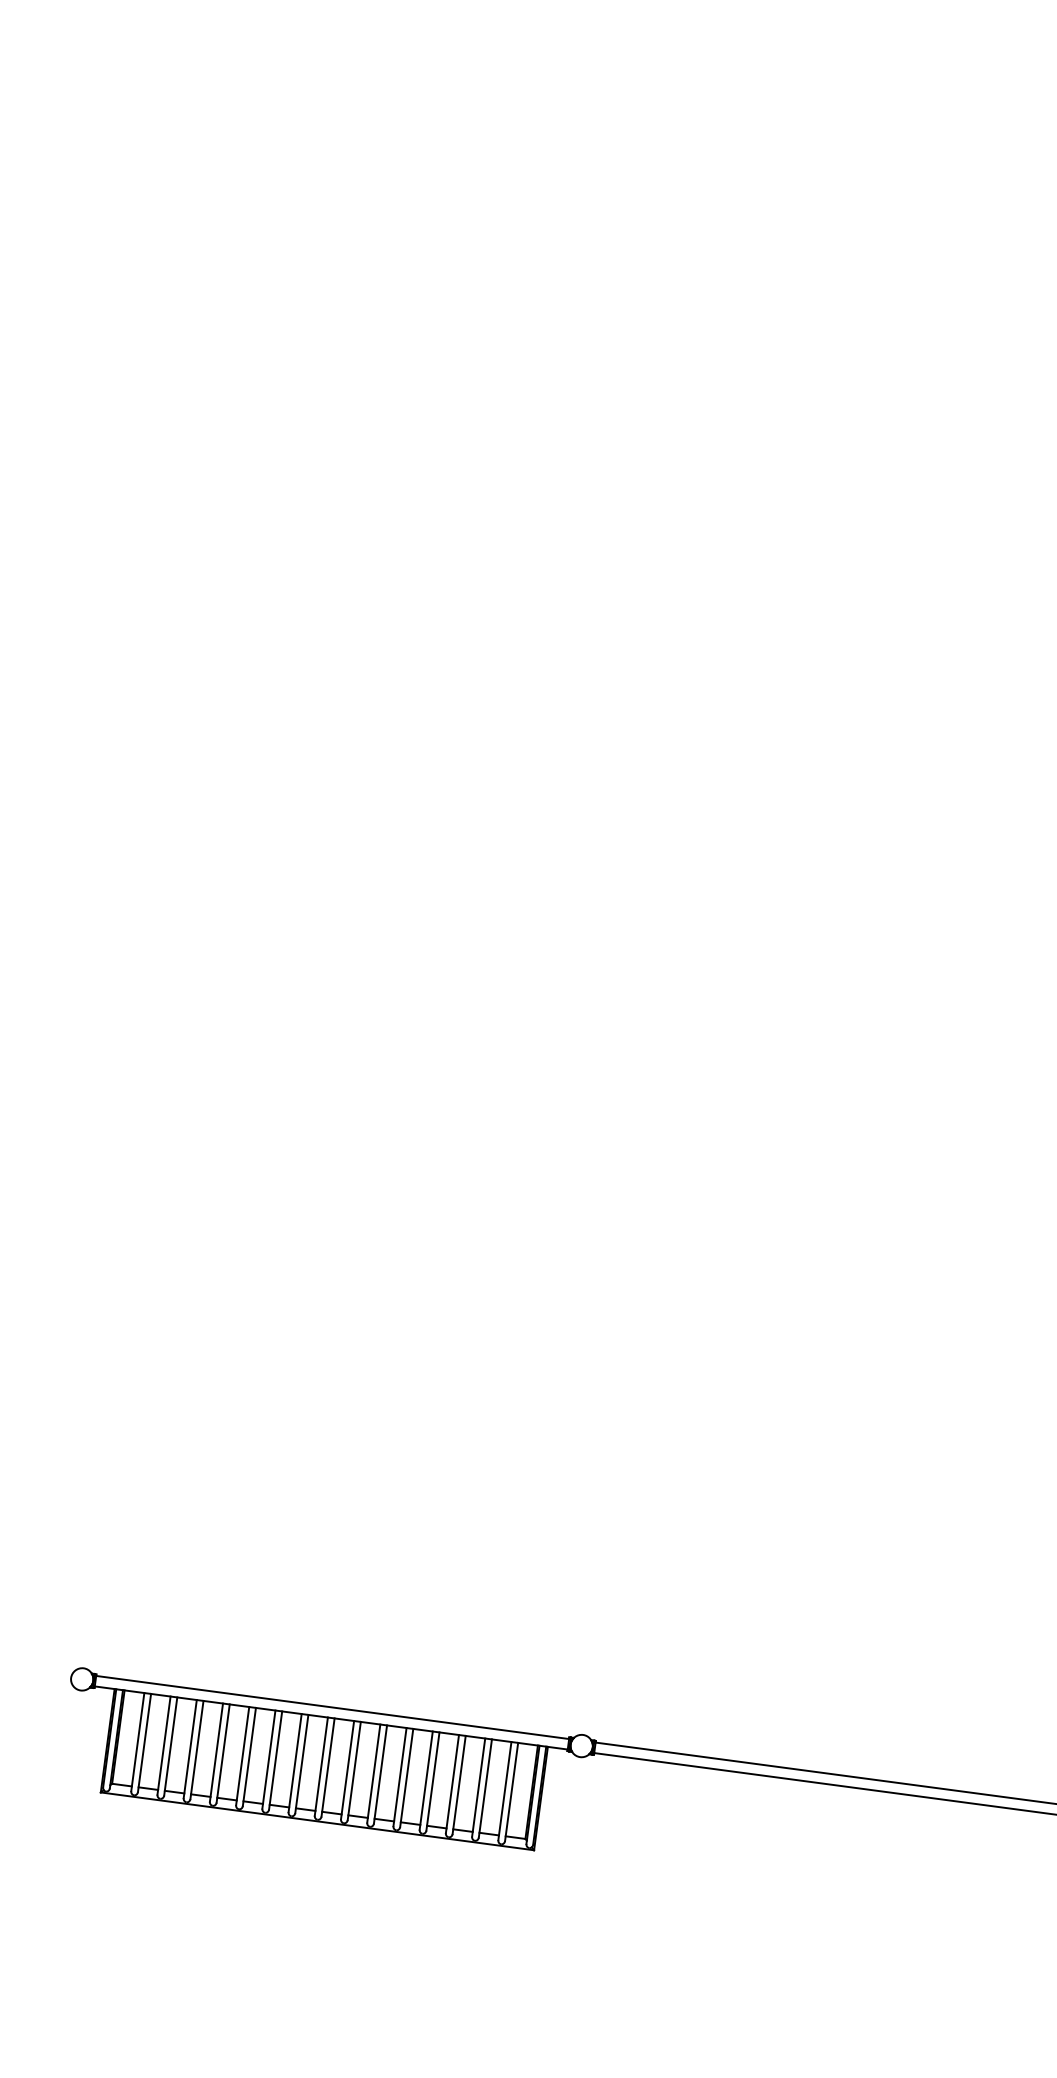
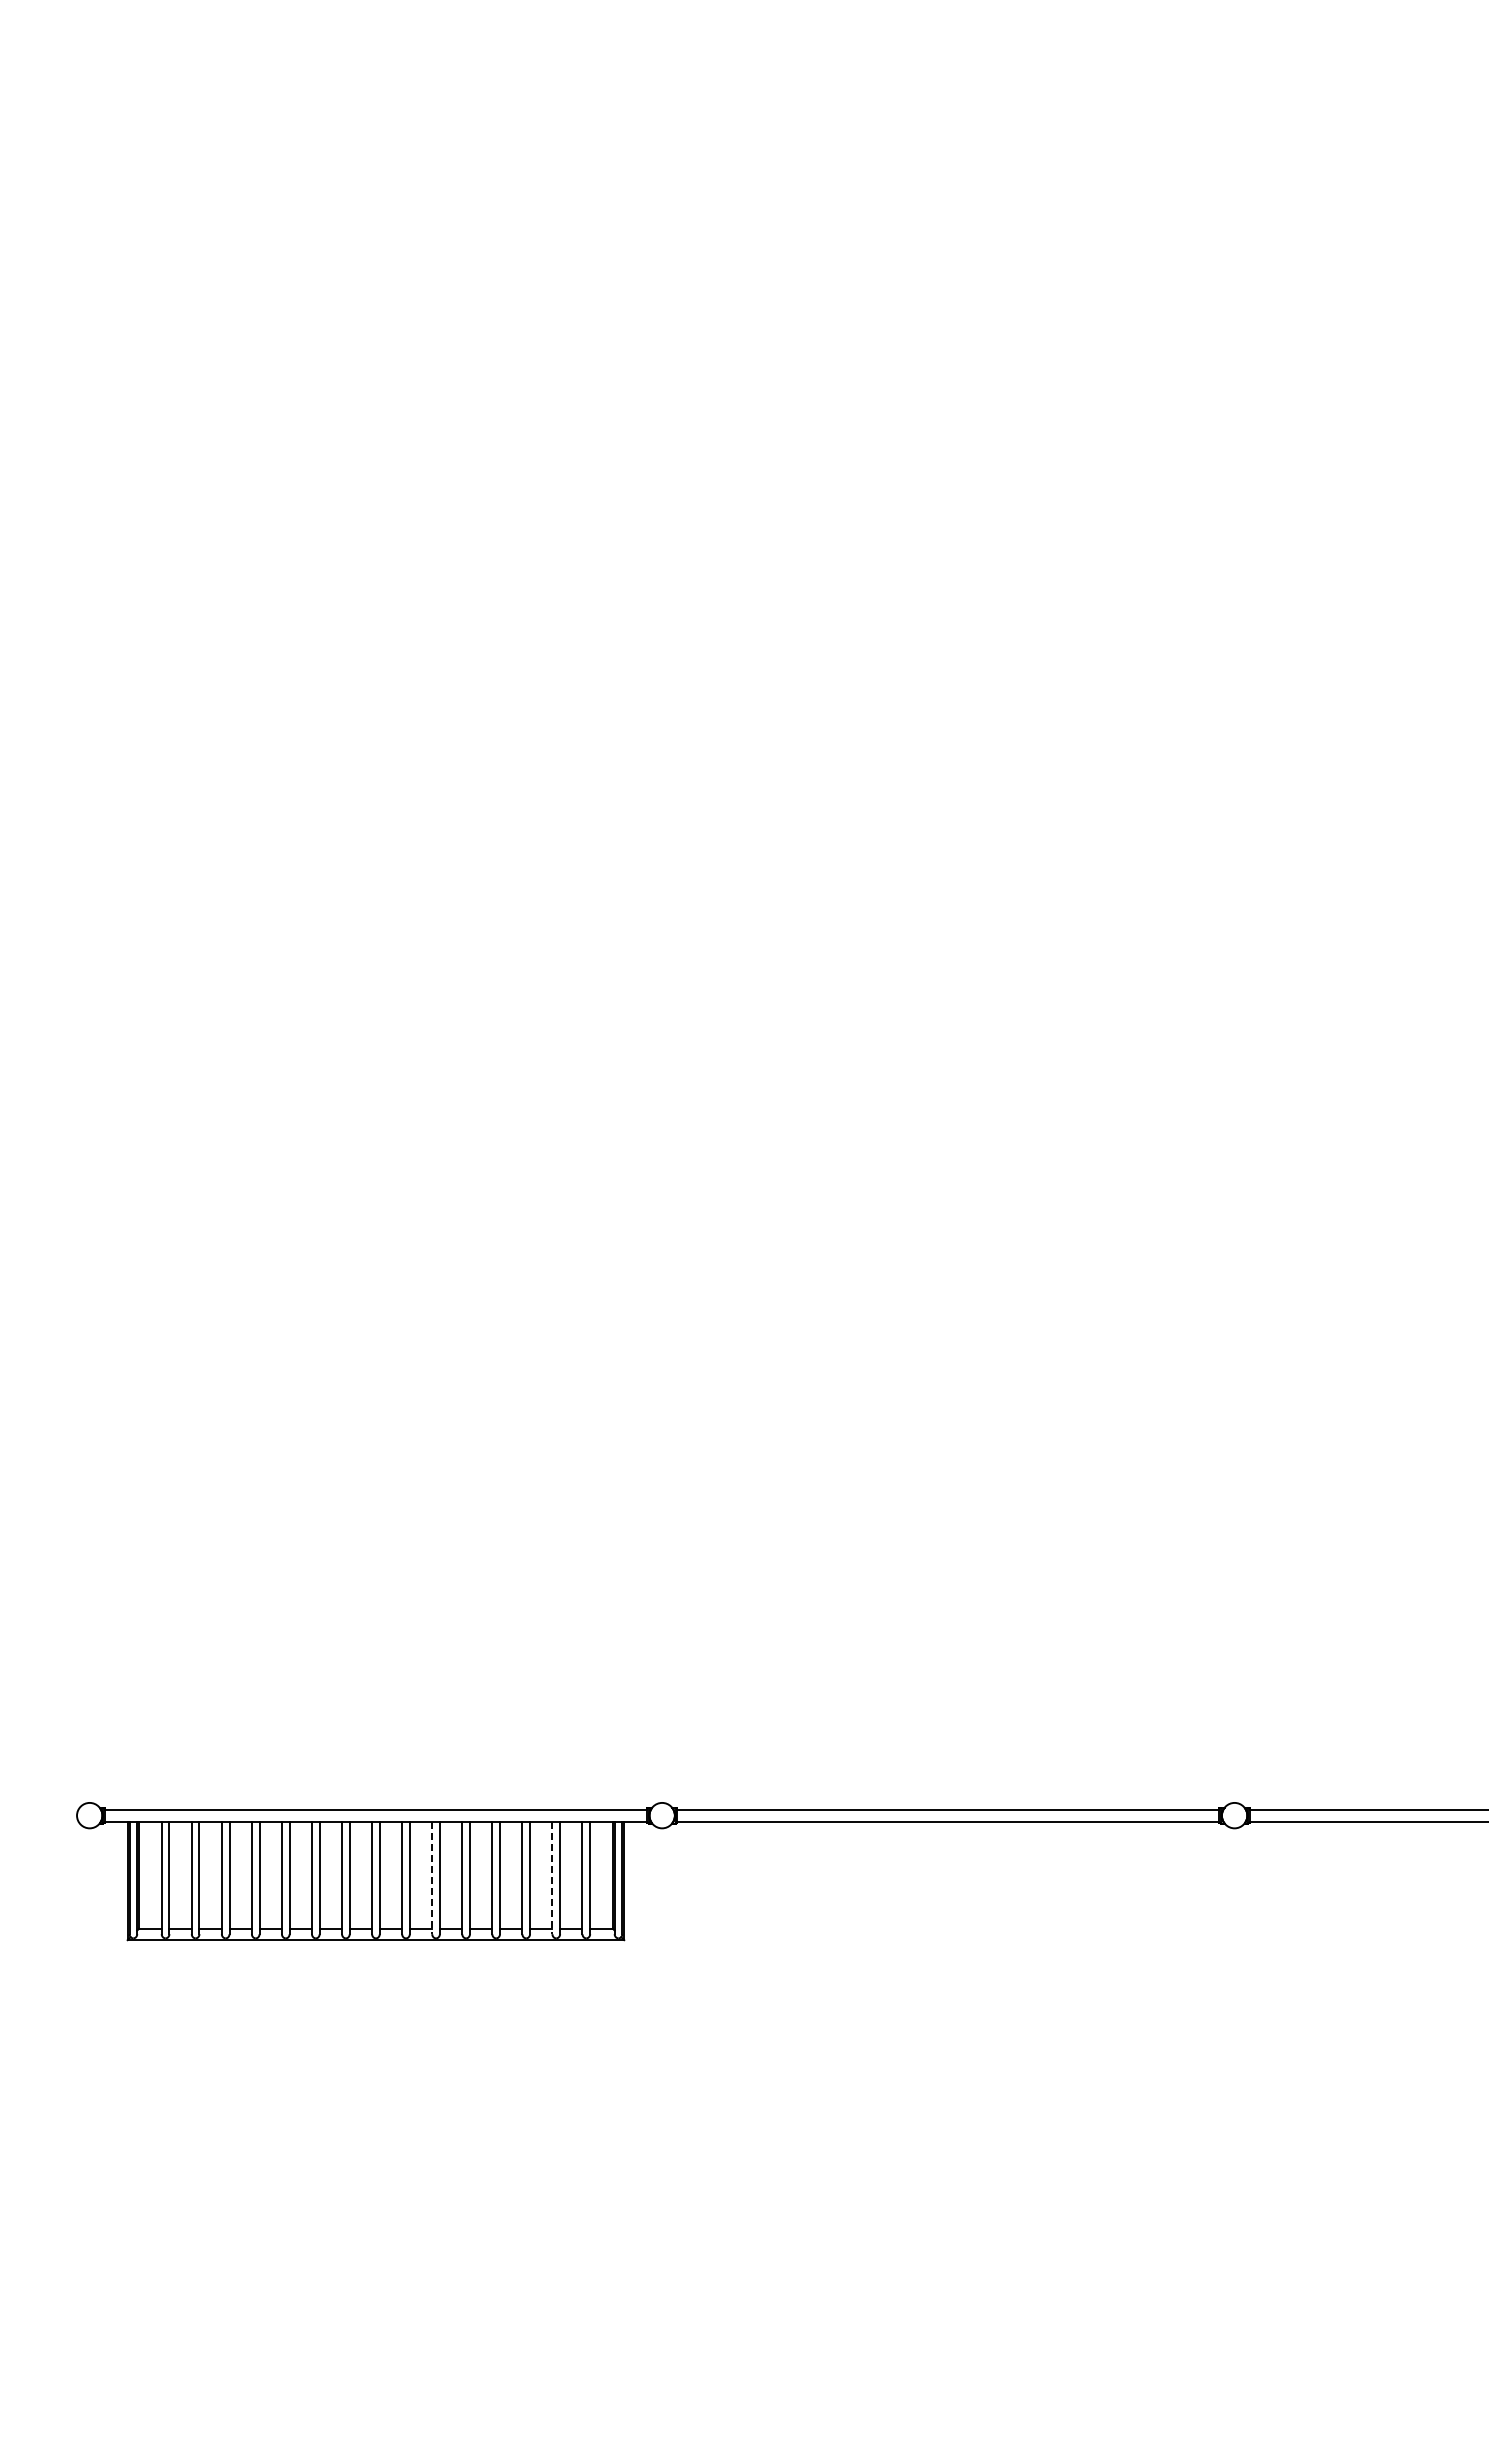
line: (373, 1774) -> (432, 1878), solid -> dashed
line: (478, 1788) -> (552, 1878), solid -> dashed

